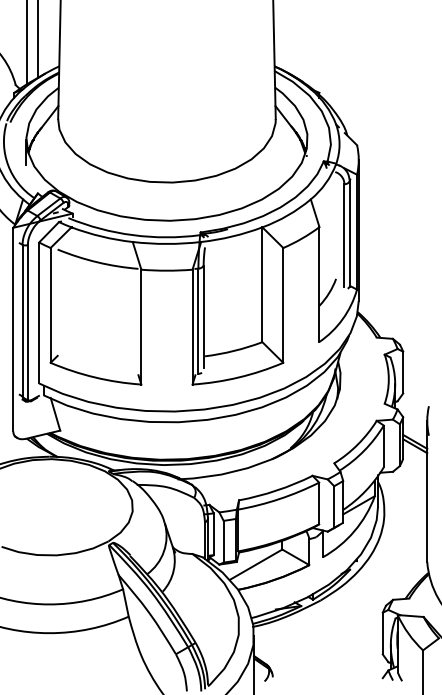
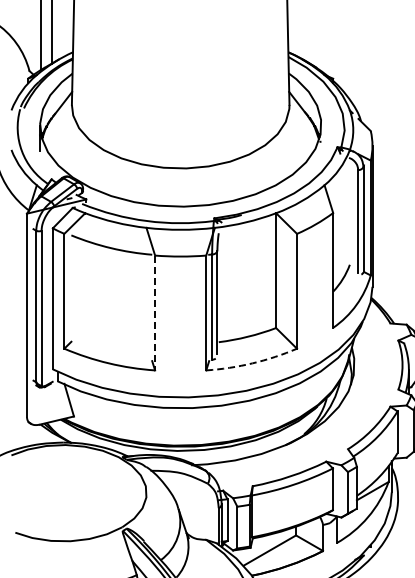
line: (141, 327) -> (155, 313), solid -> dashed
arc: (238, 377) -> (252, 363), solid -> dashed

